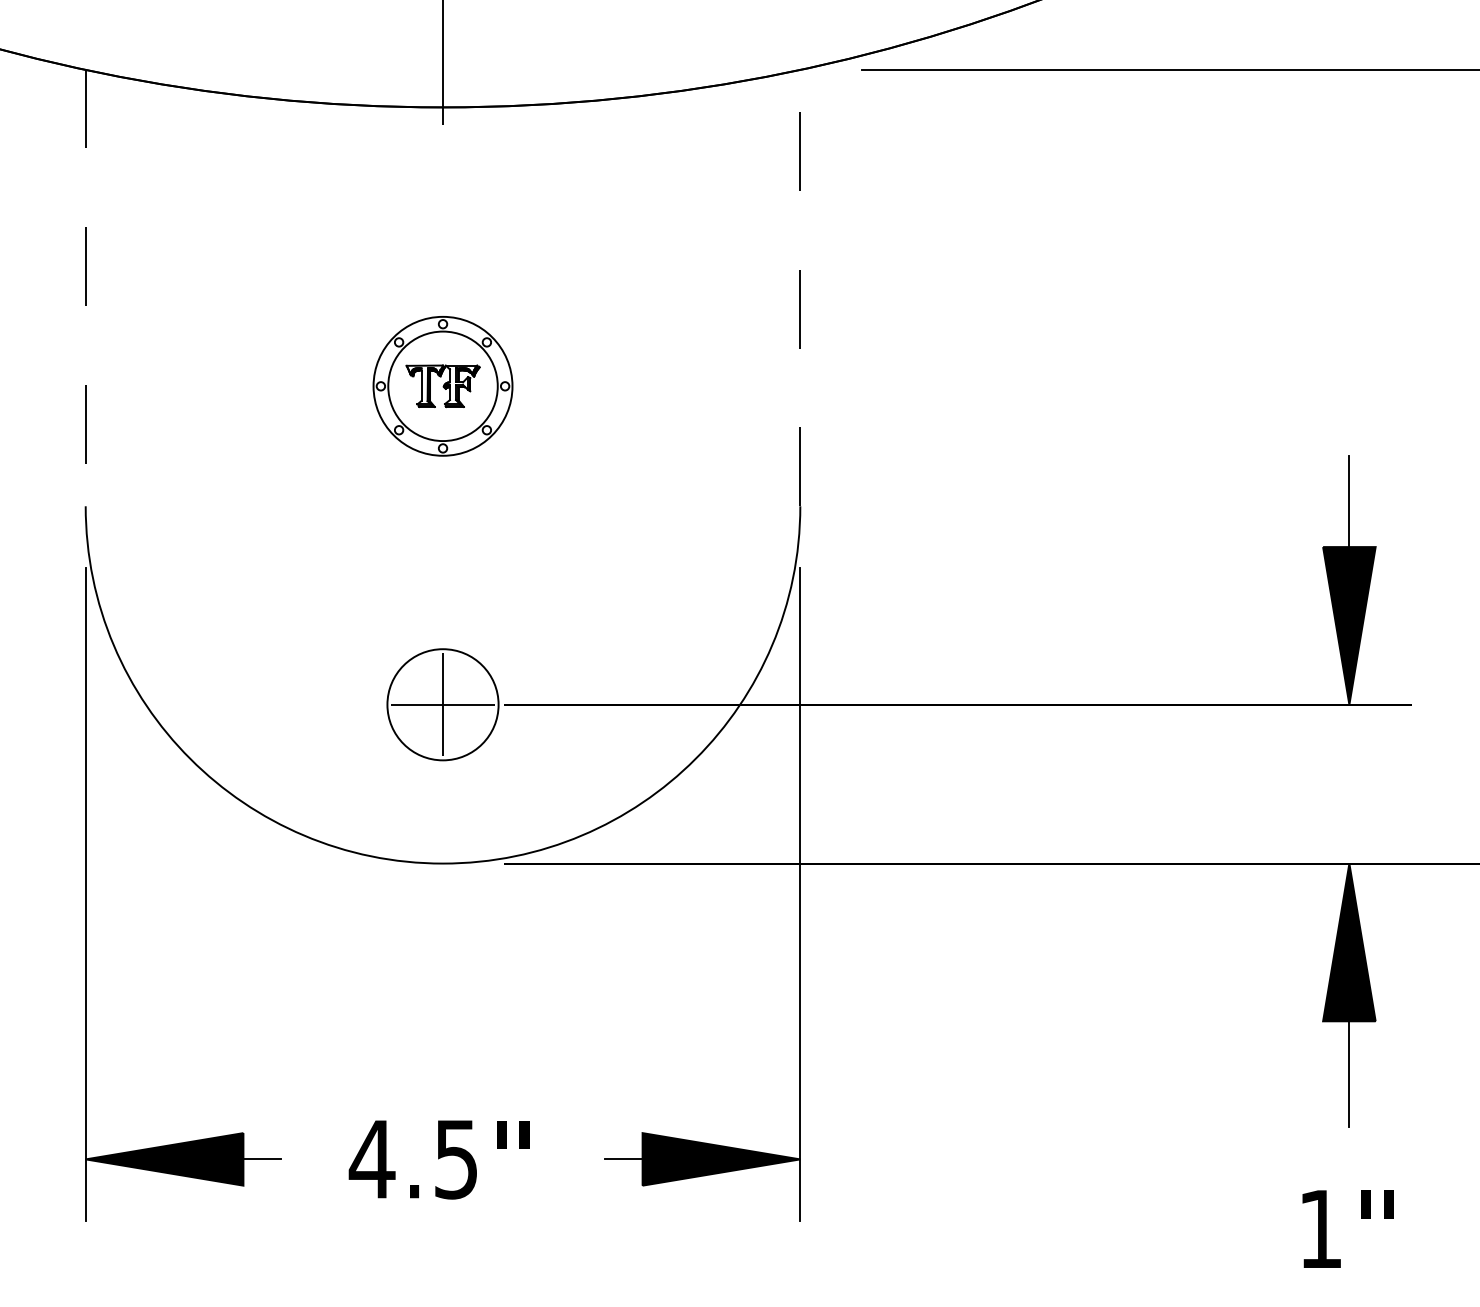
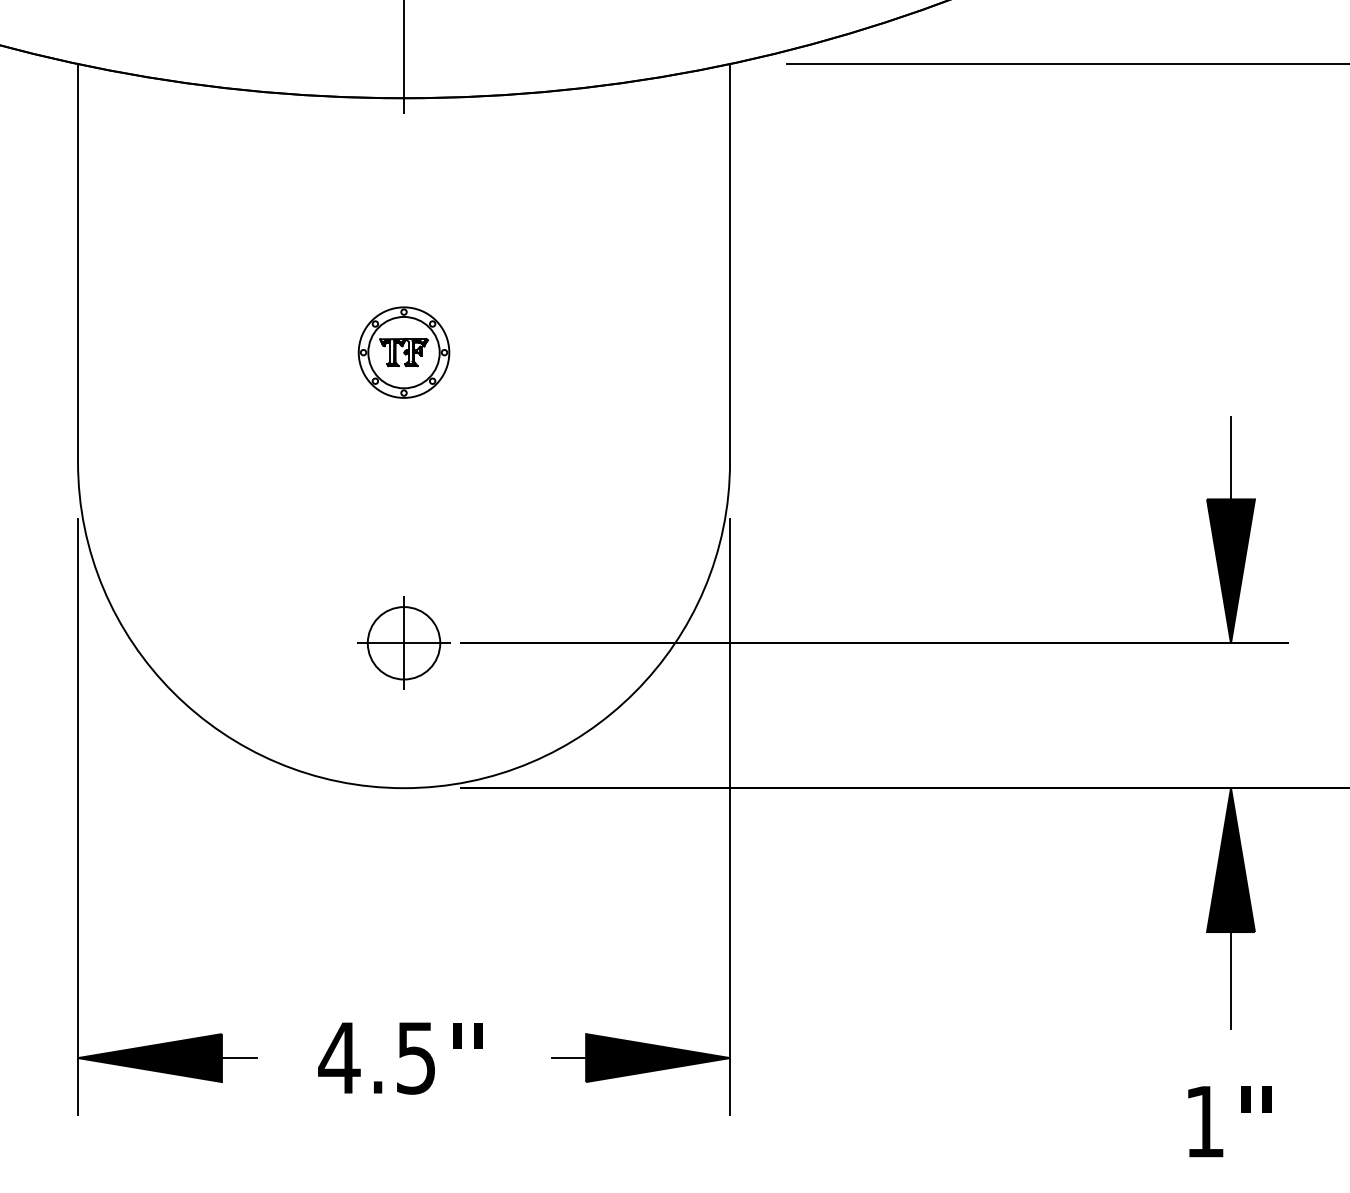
line: (800, 287) -> (730, 262), dashed -> solid
line: (85, 288) -> (77, 263), dashed -> solid
part: (442, 385) -> (403, 351), size x0.71
circle: (442, 704) -> (403, 643), size x0.71

